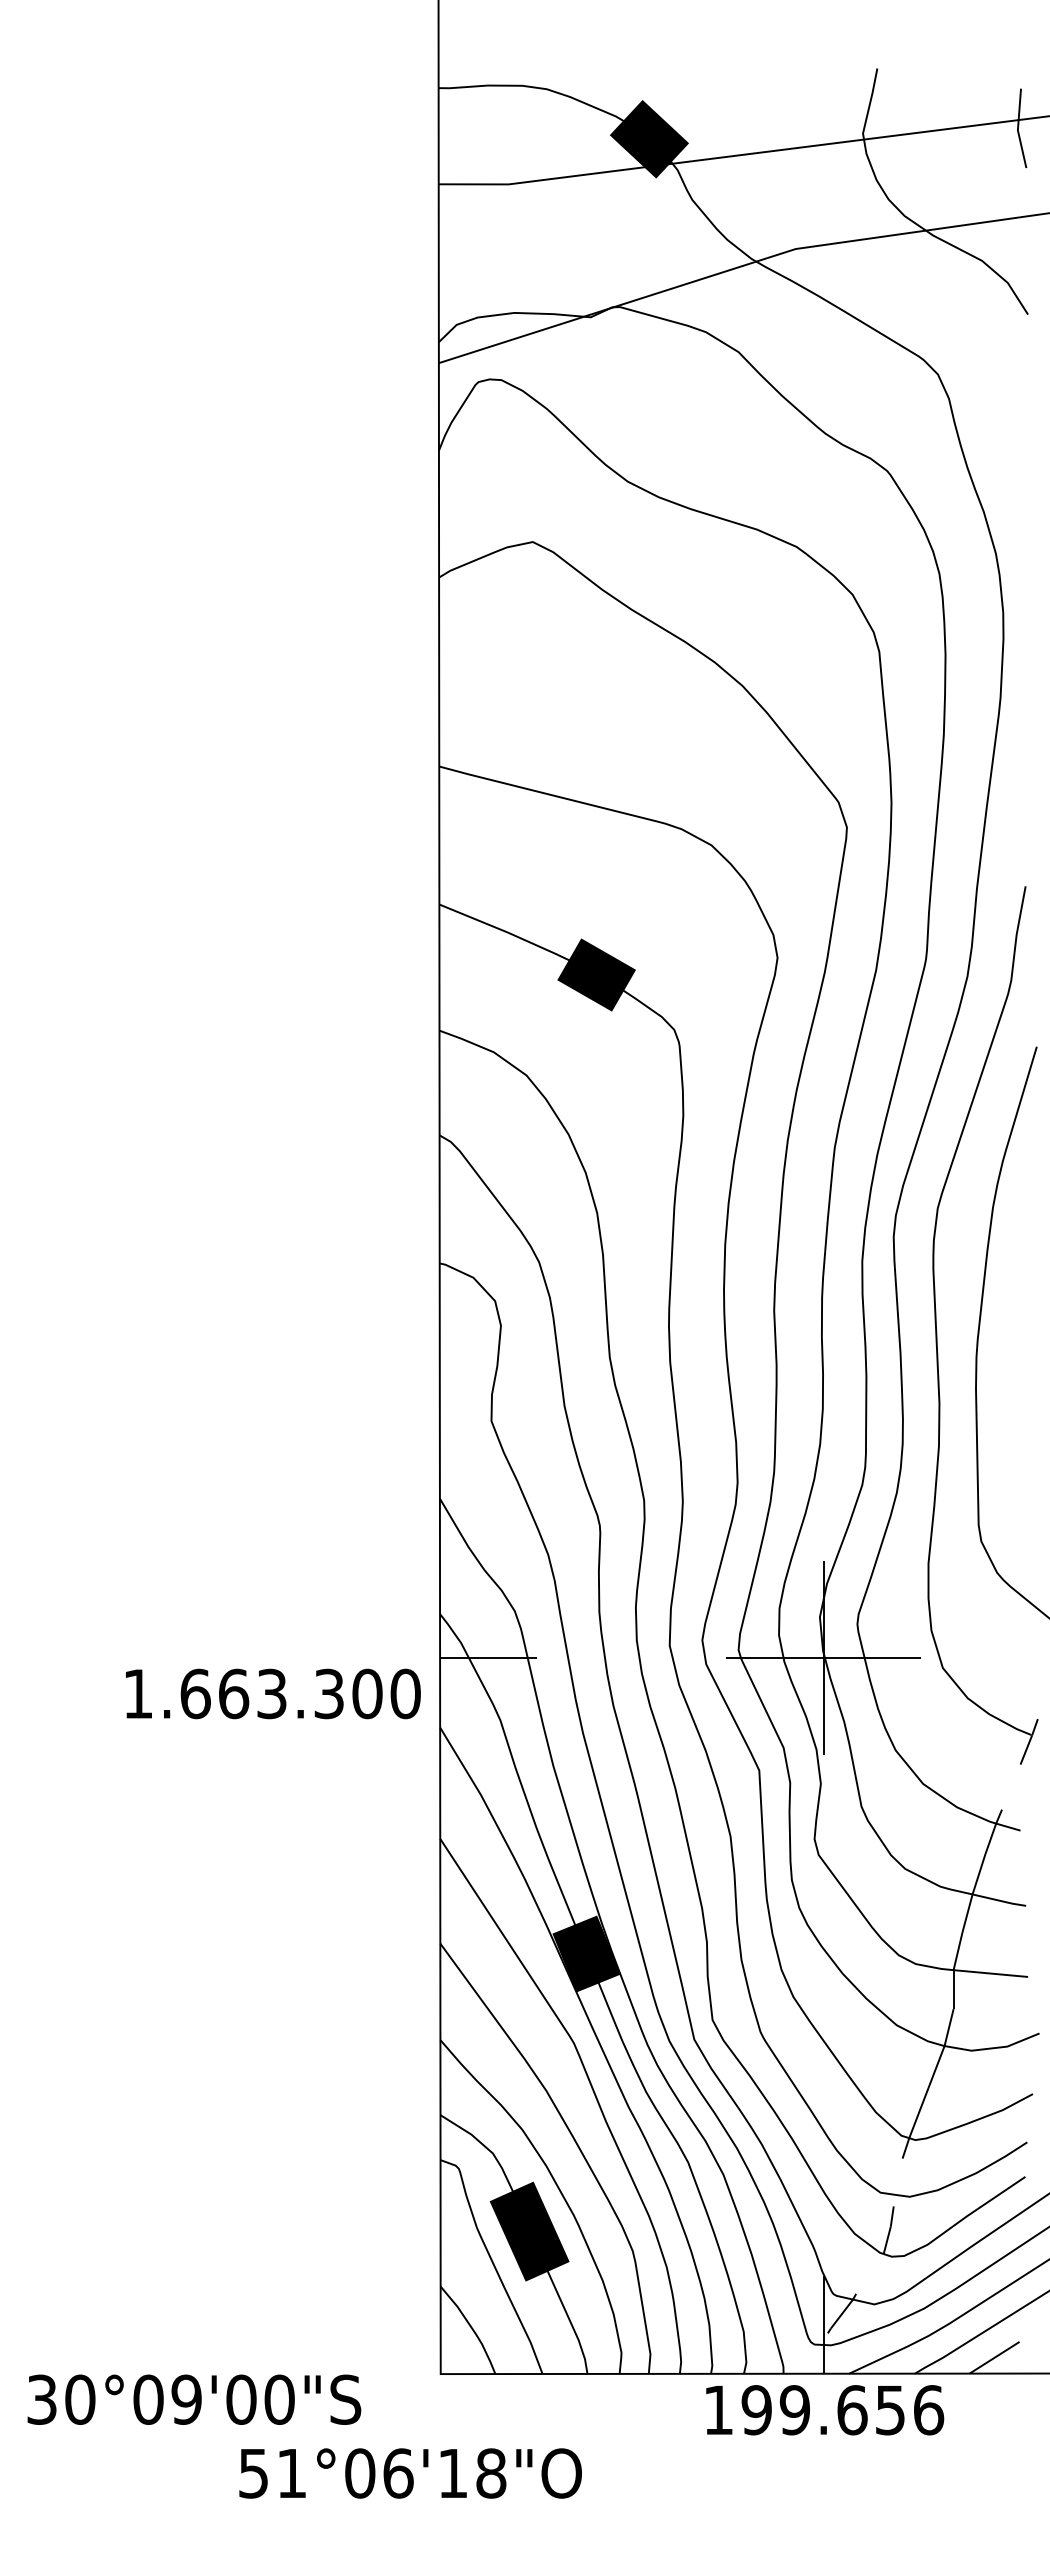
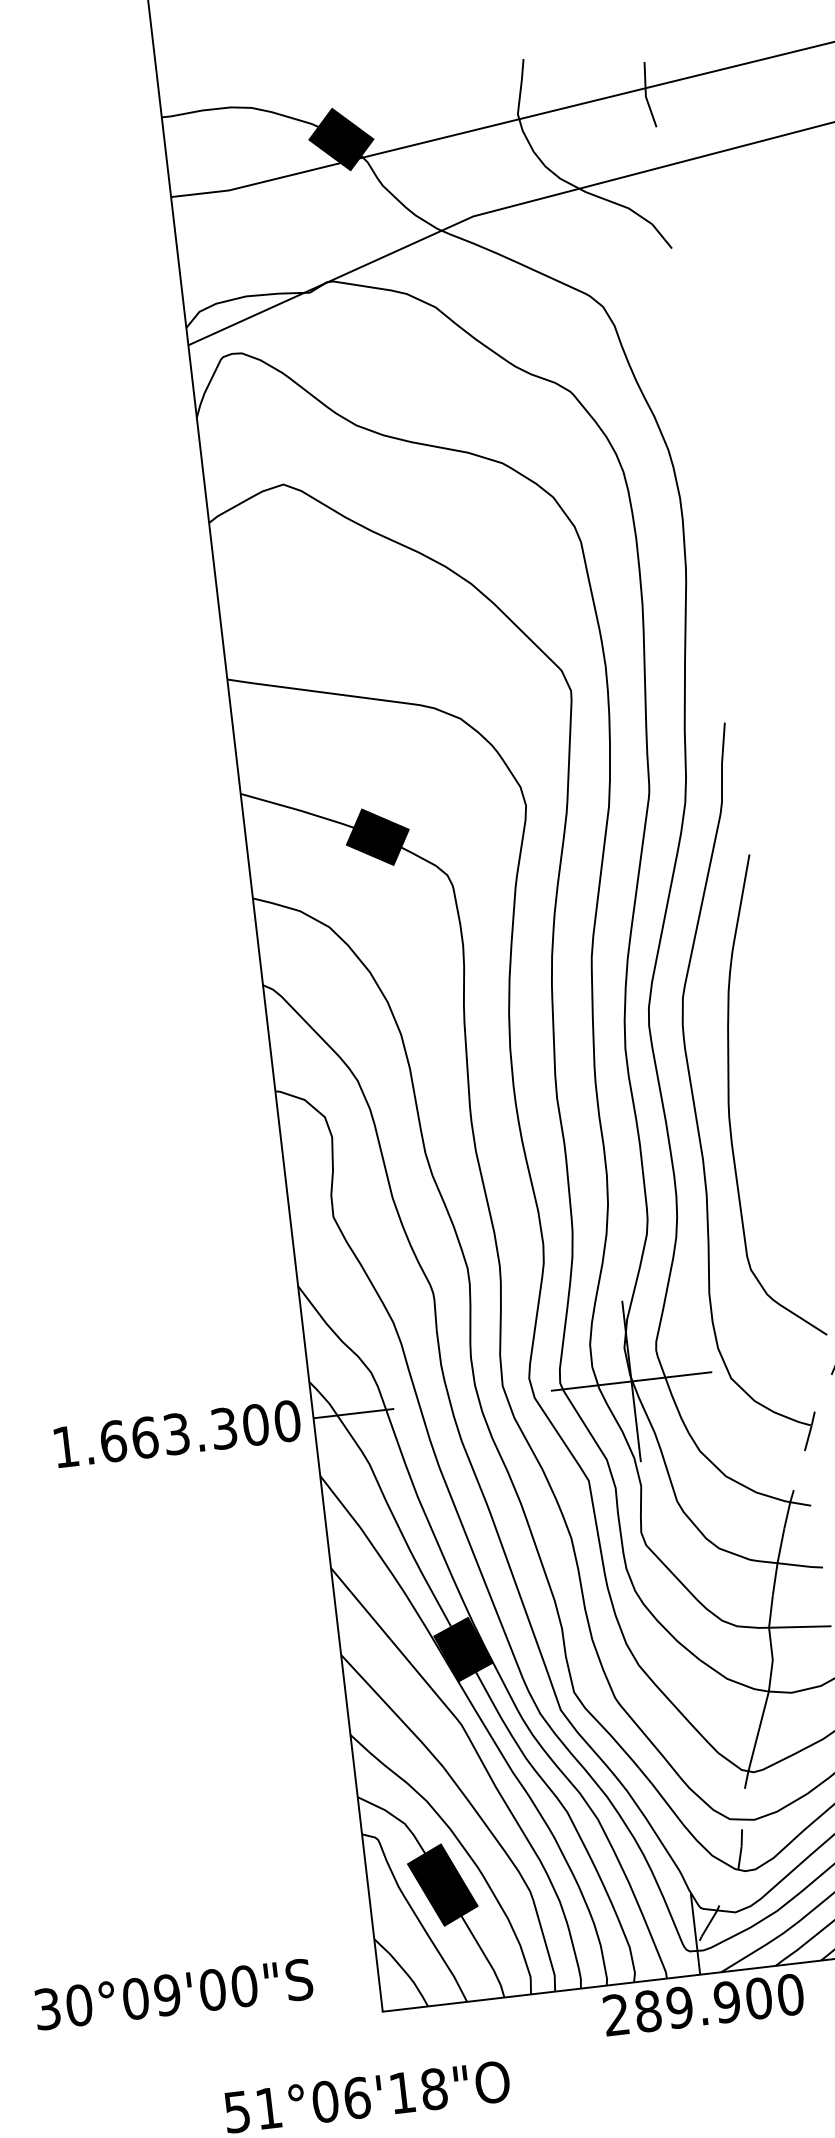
text: (273, 1693) -> (177, 1433), moved
text: (194, 2399) -> (173, 1994), moved
text: (824, 2410) -> (704, 2005), 199.656 -> 289.900

